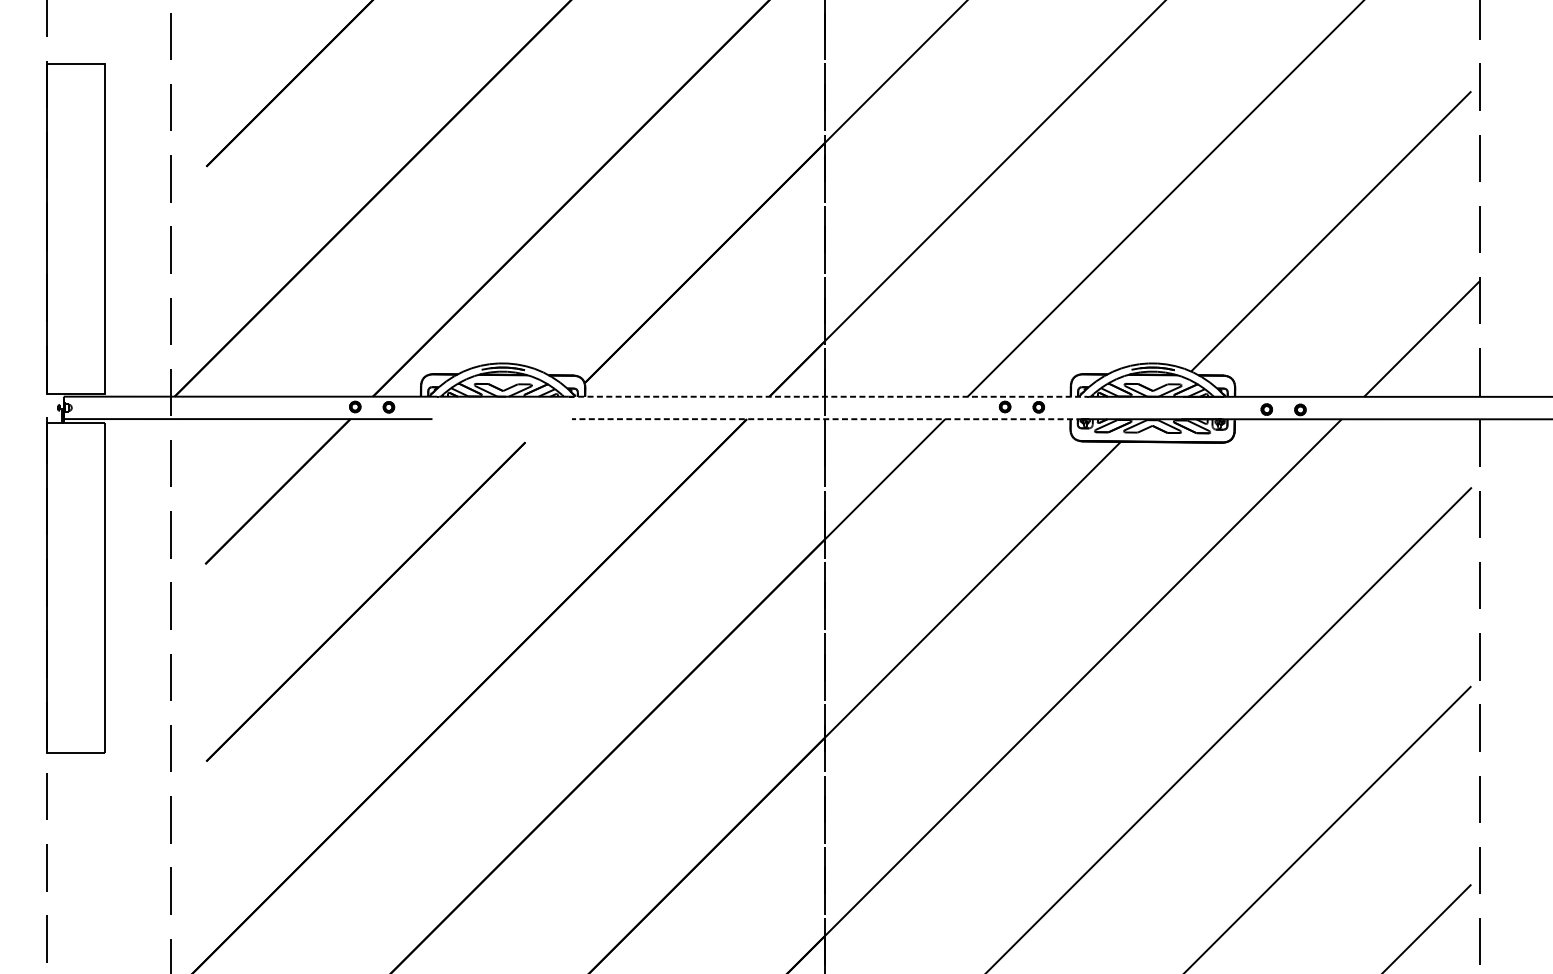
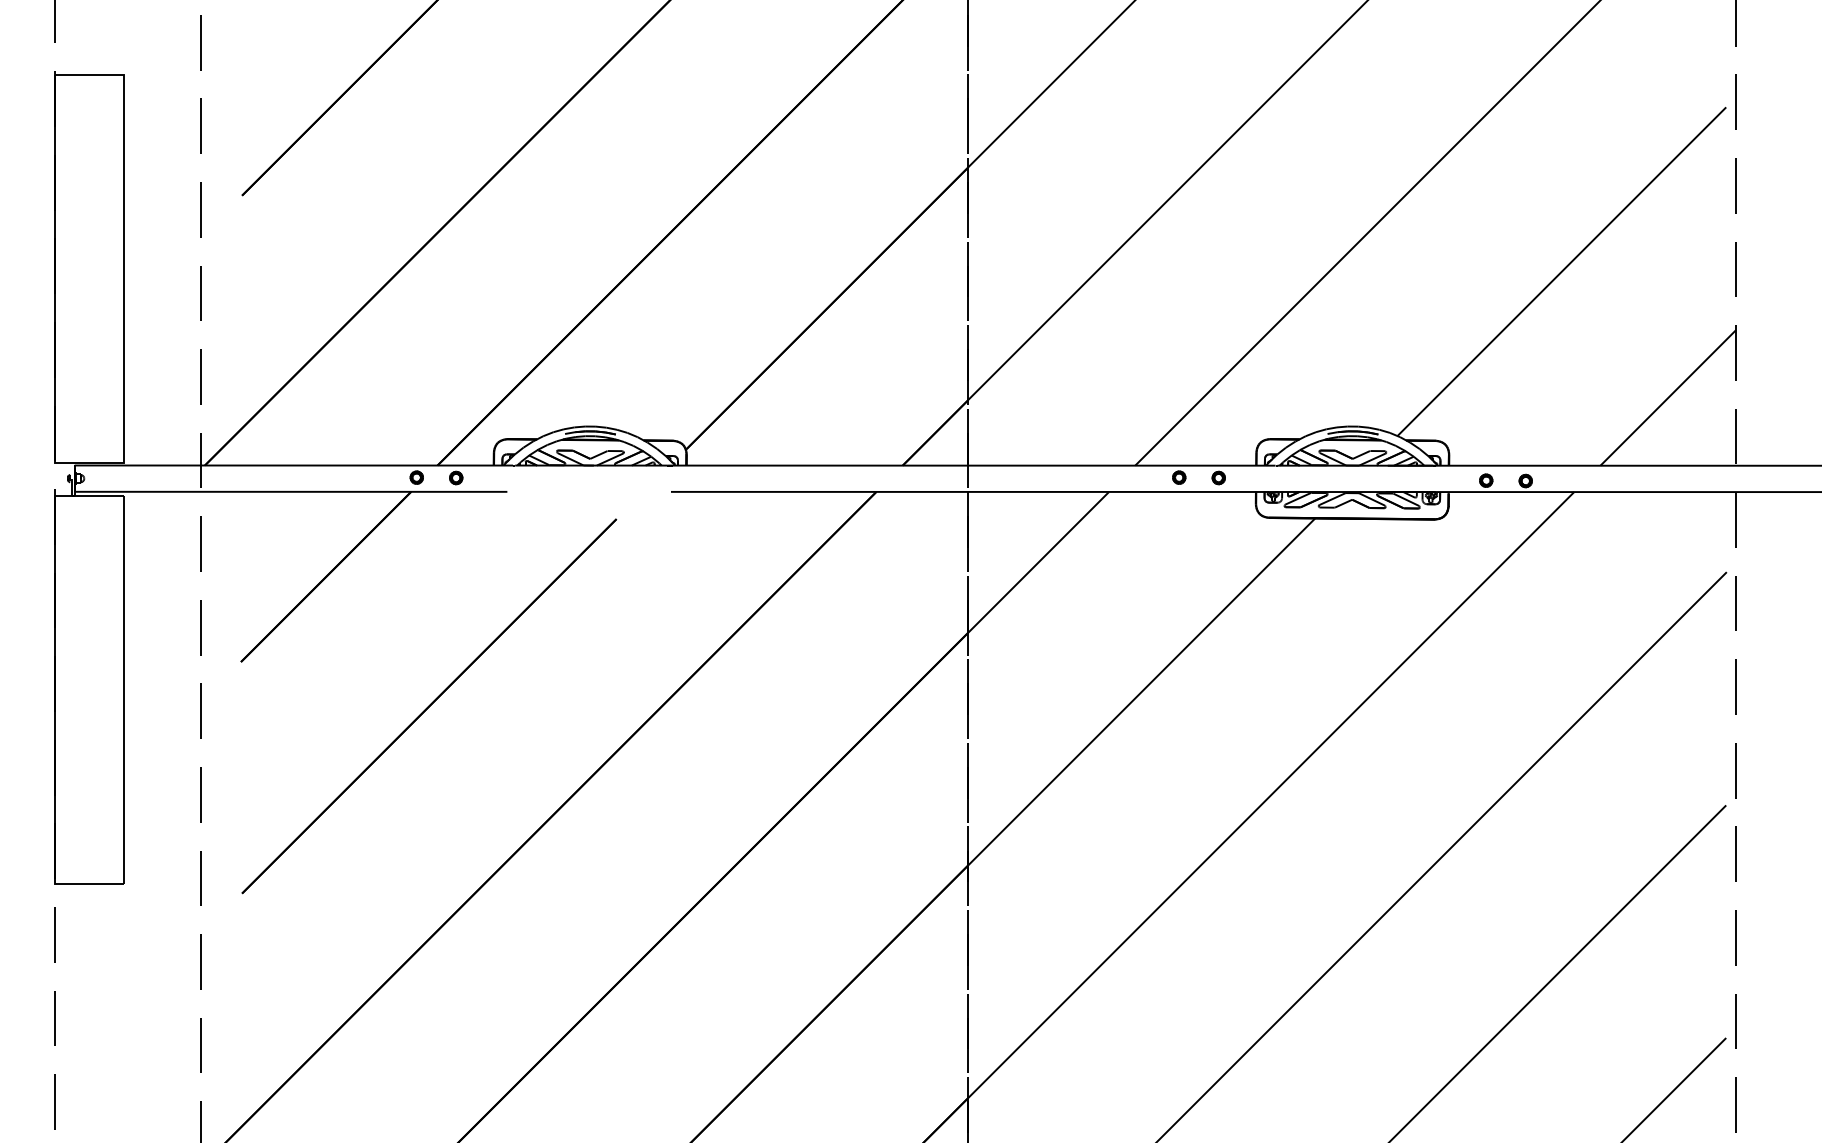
line: (828, 396) -> (971, 465), dashed -> solid
line: (826, 418) -> (969, 491), dashed -> solid

